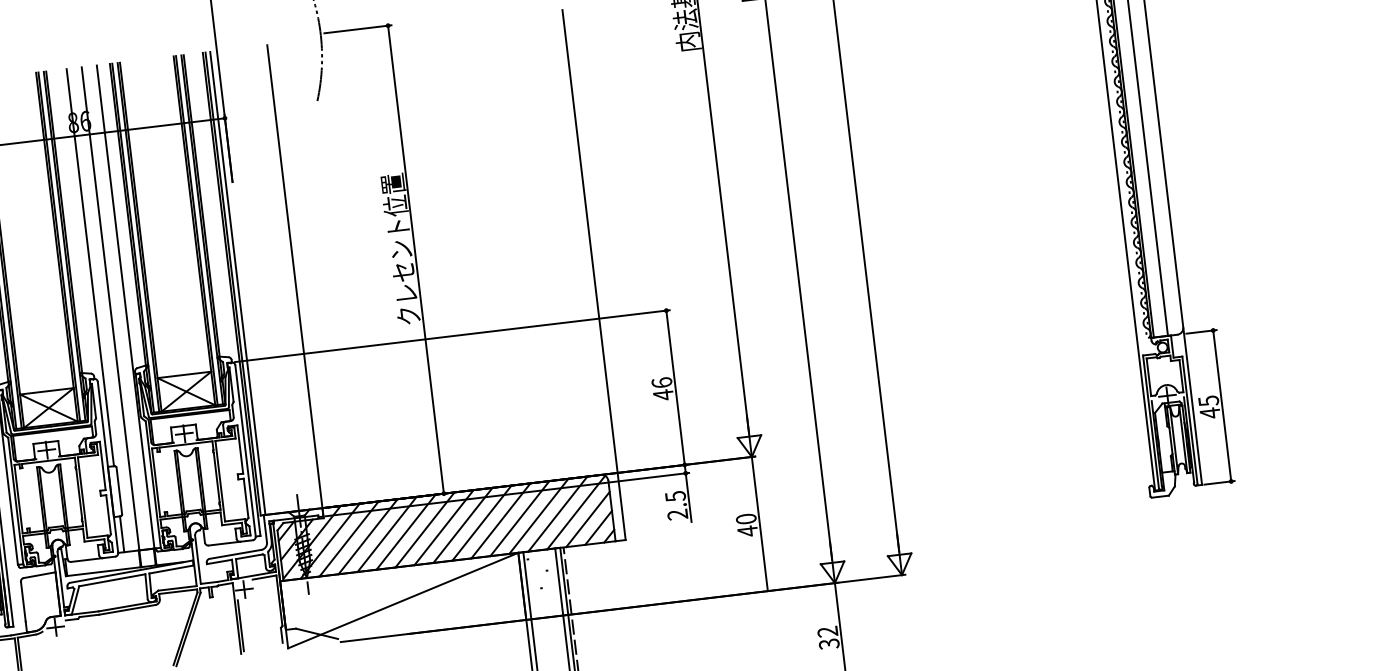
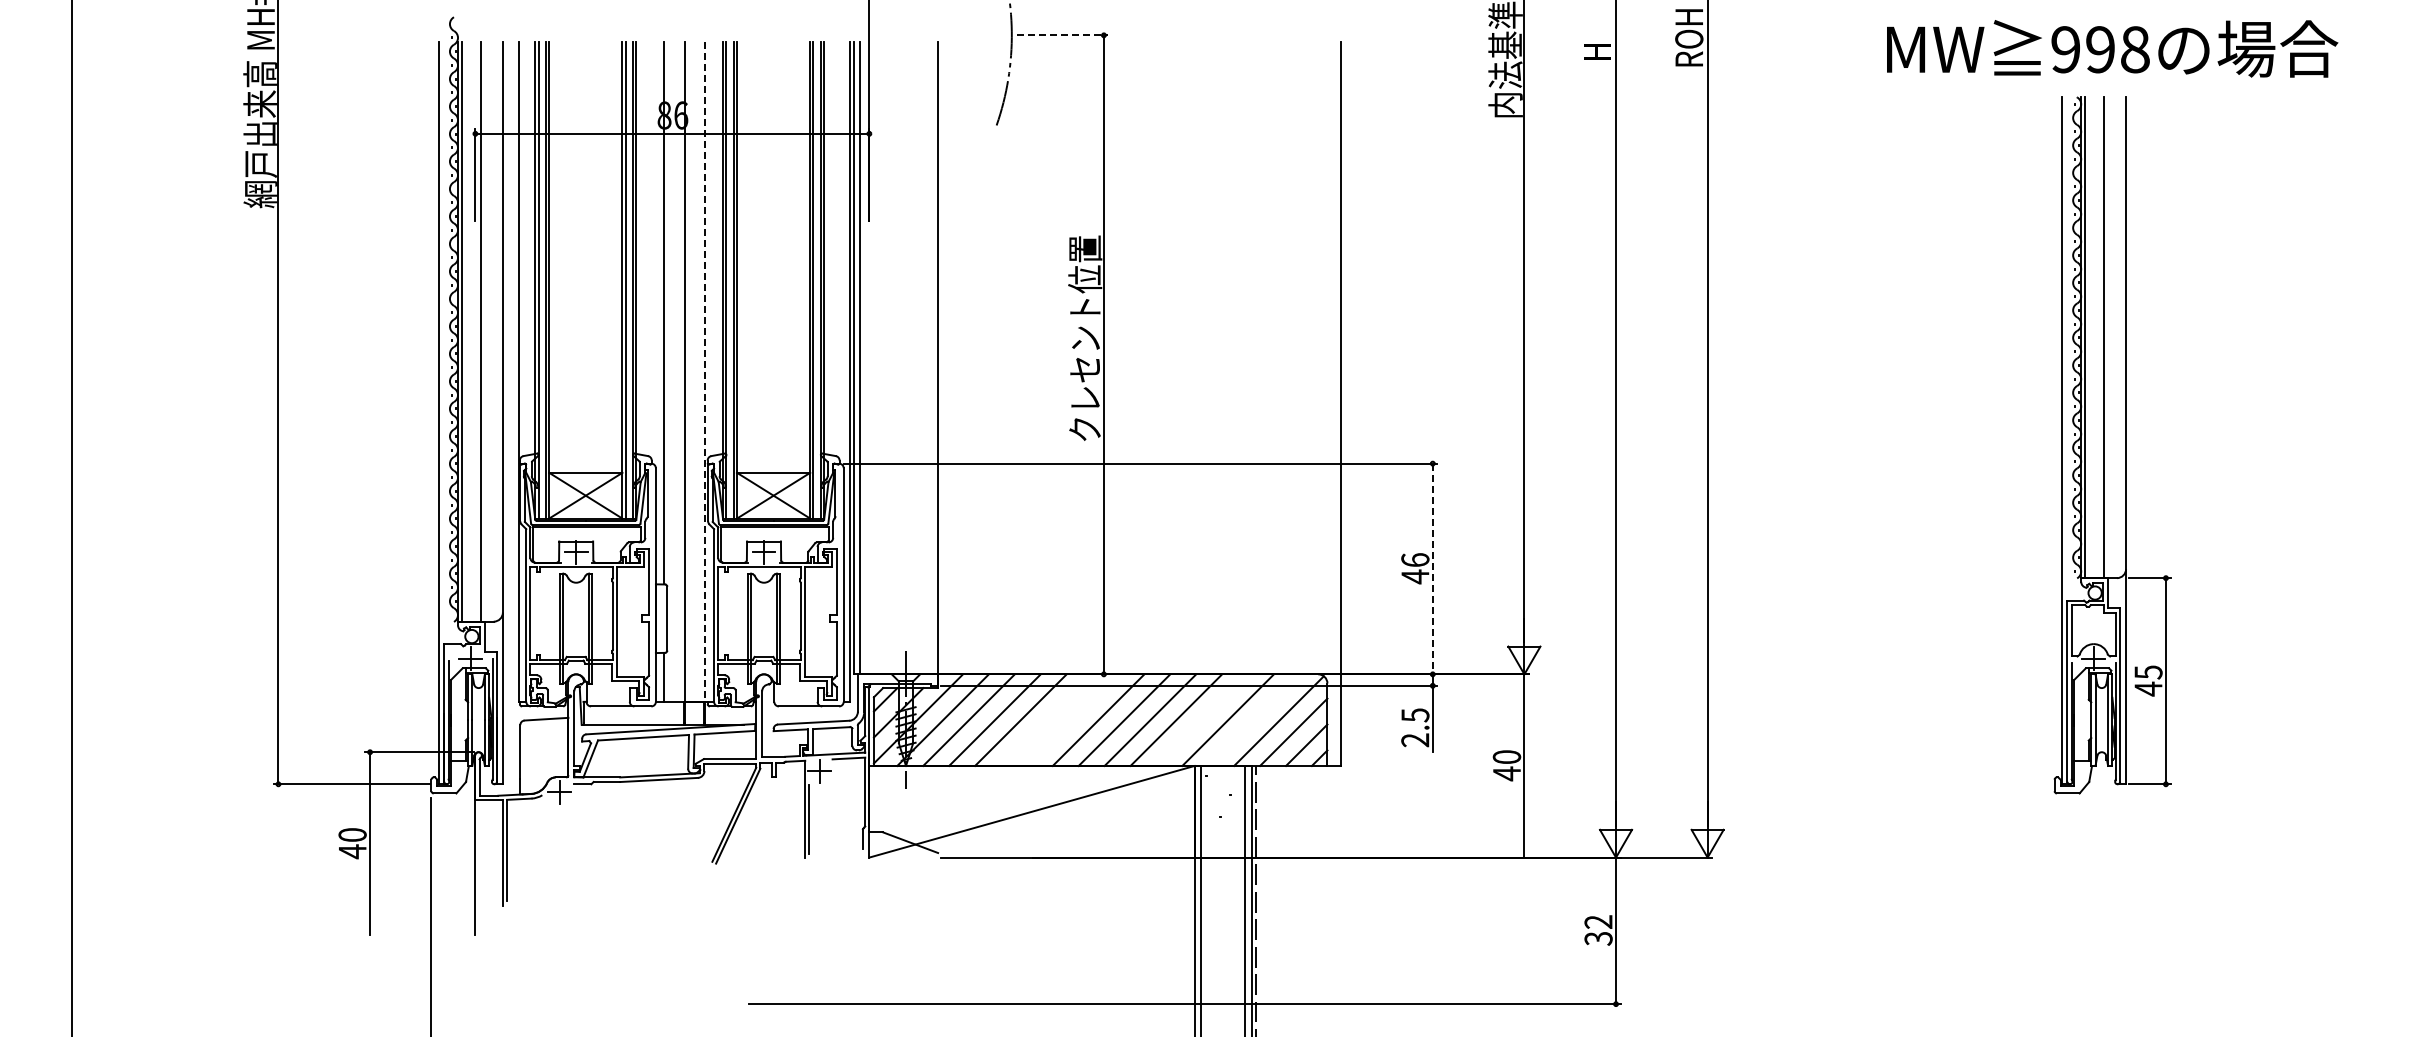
line: (357, 29) -> (1062, 35), solid -> dashed
line: (125, 307) -> (705, 372), solid -> dashed
line: (675, 388) -> (1432, 569), solid -> dashed
line: (557, 513) -> (1253, 719), removed
line: (520, 518) -> (1202, 719), removed
line: (424, 529) -> (1072, 719), removed
line: (405, 531) -> (1046, 719), removed

